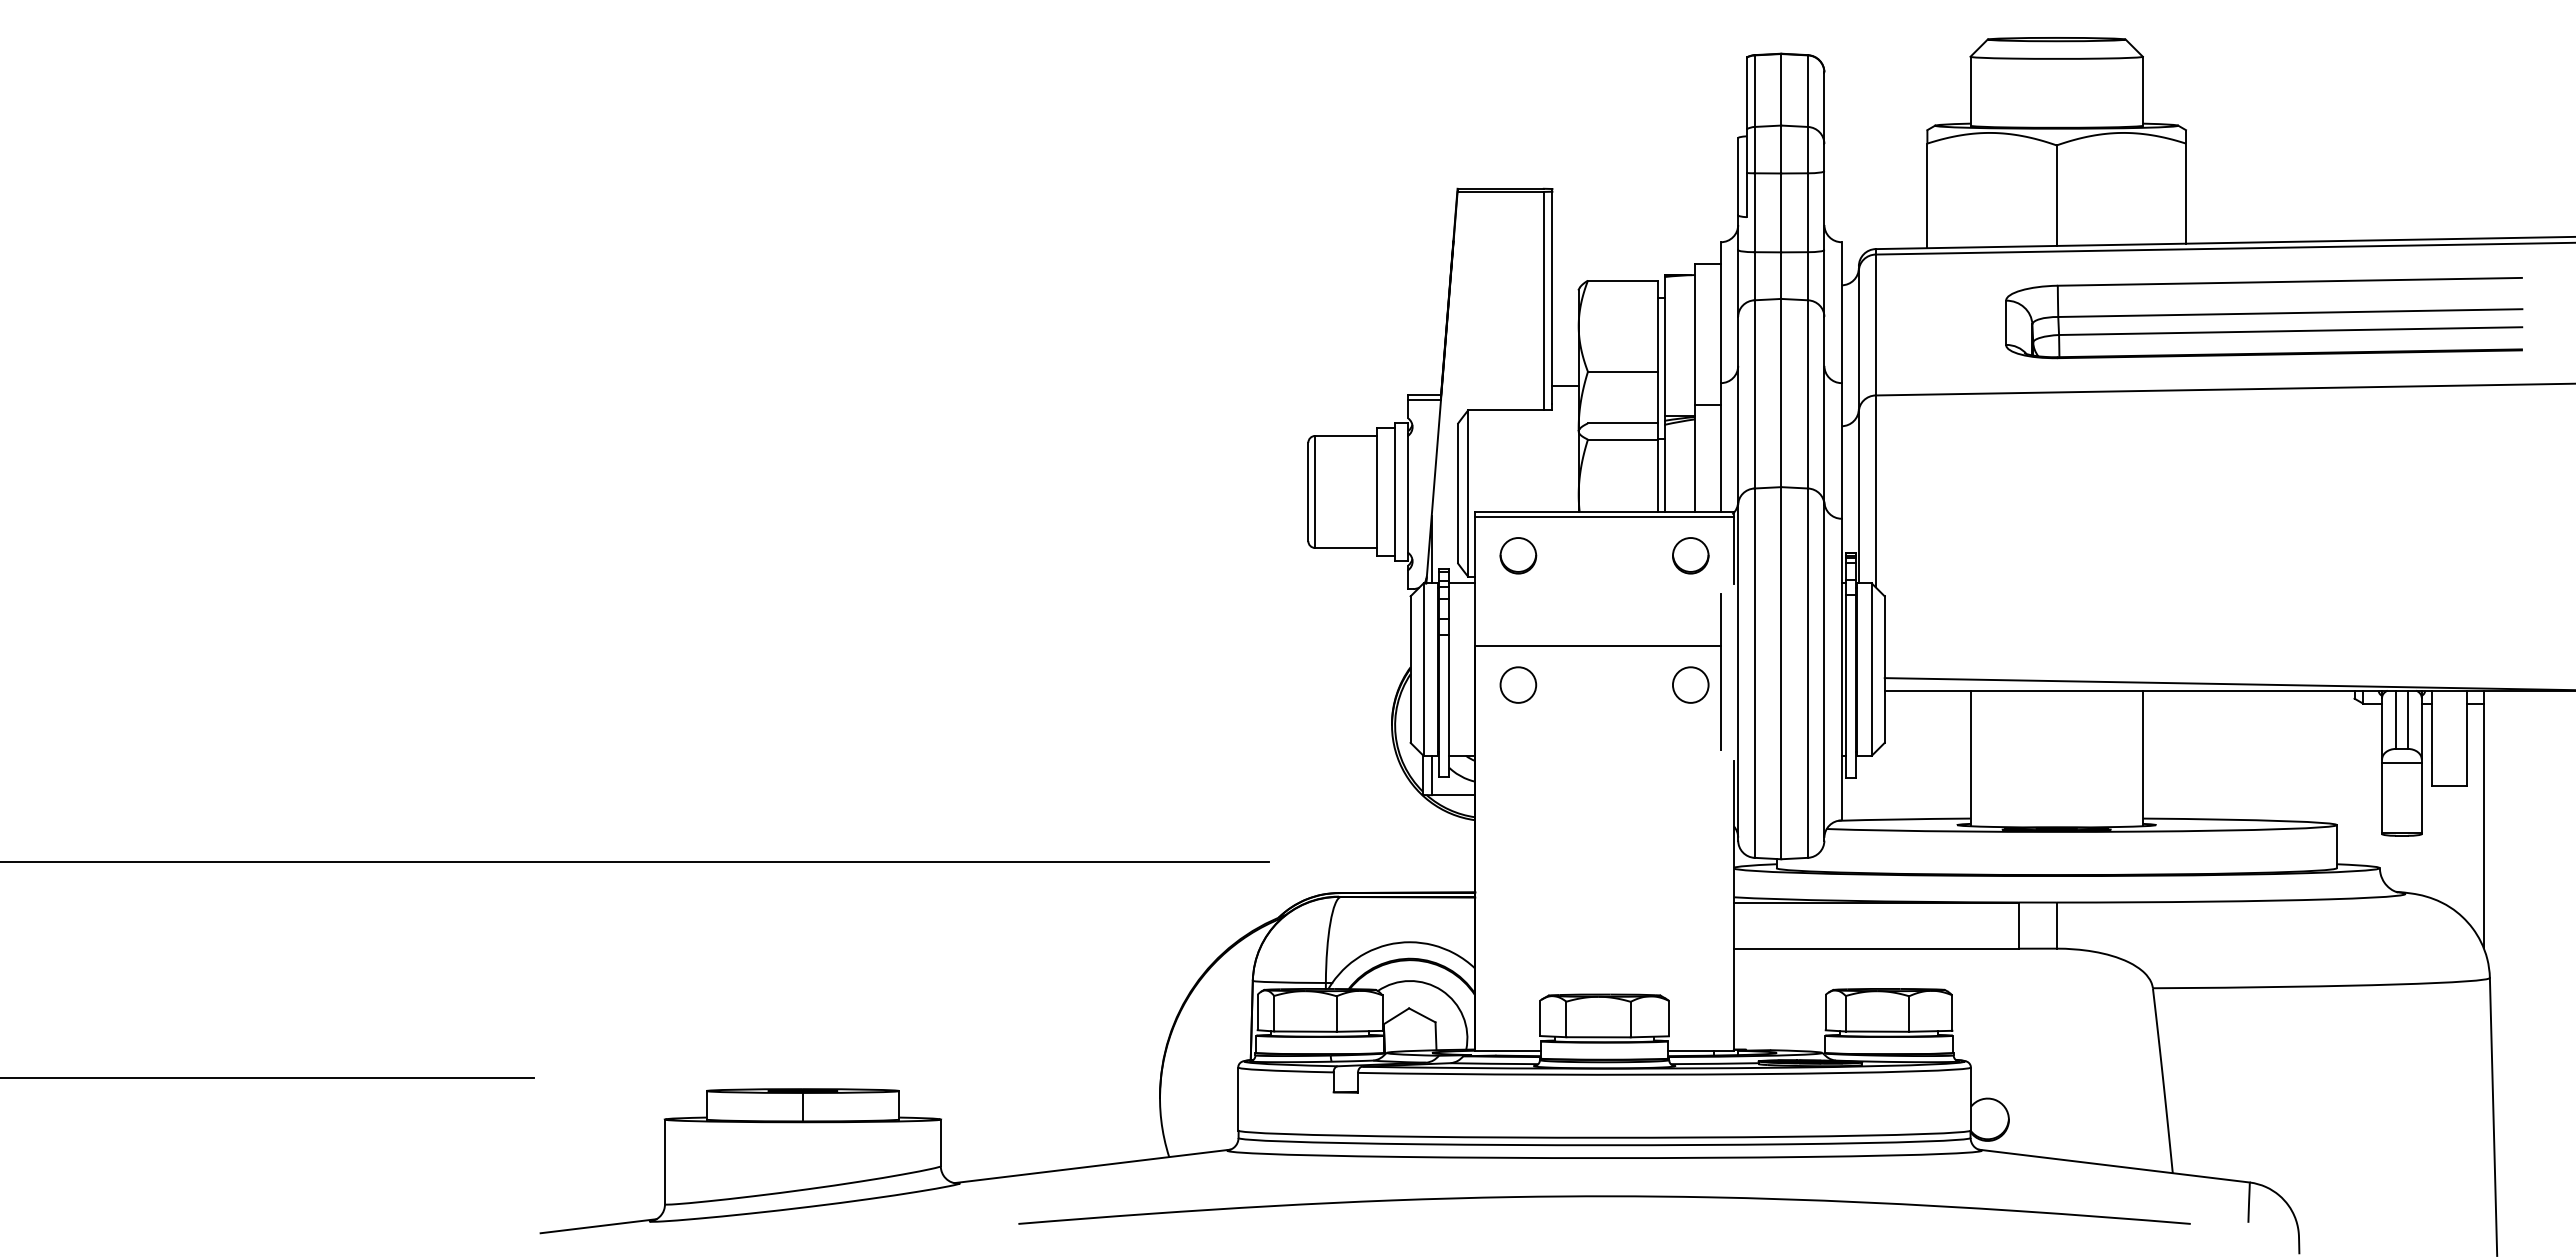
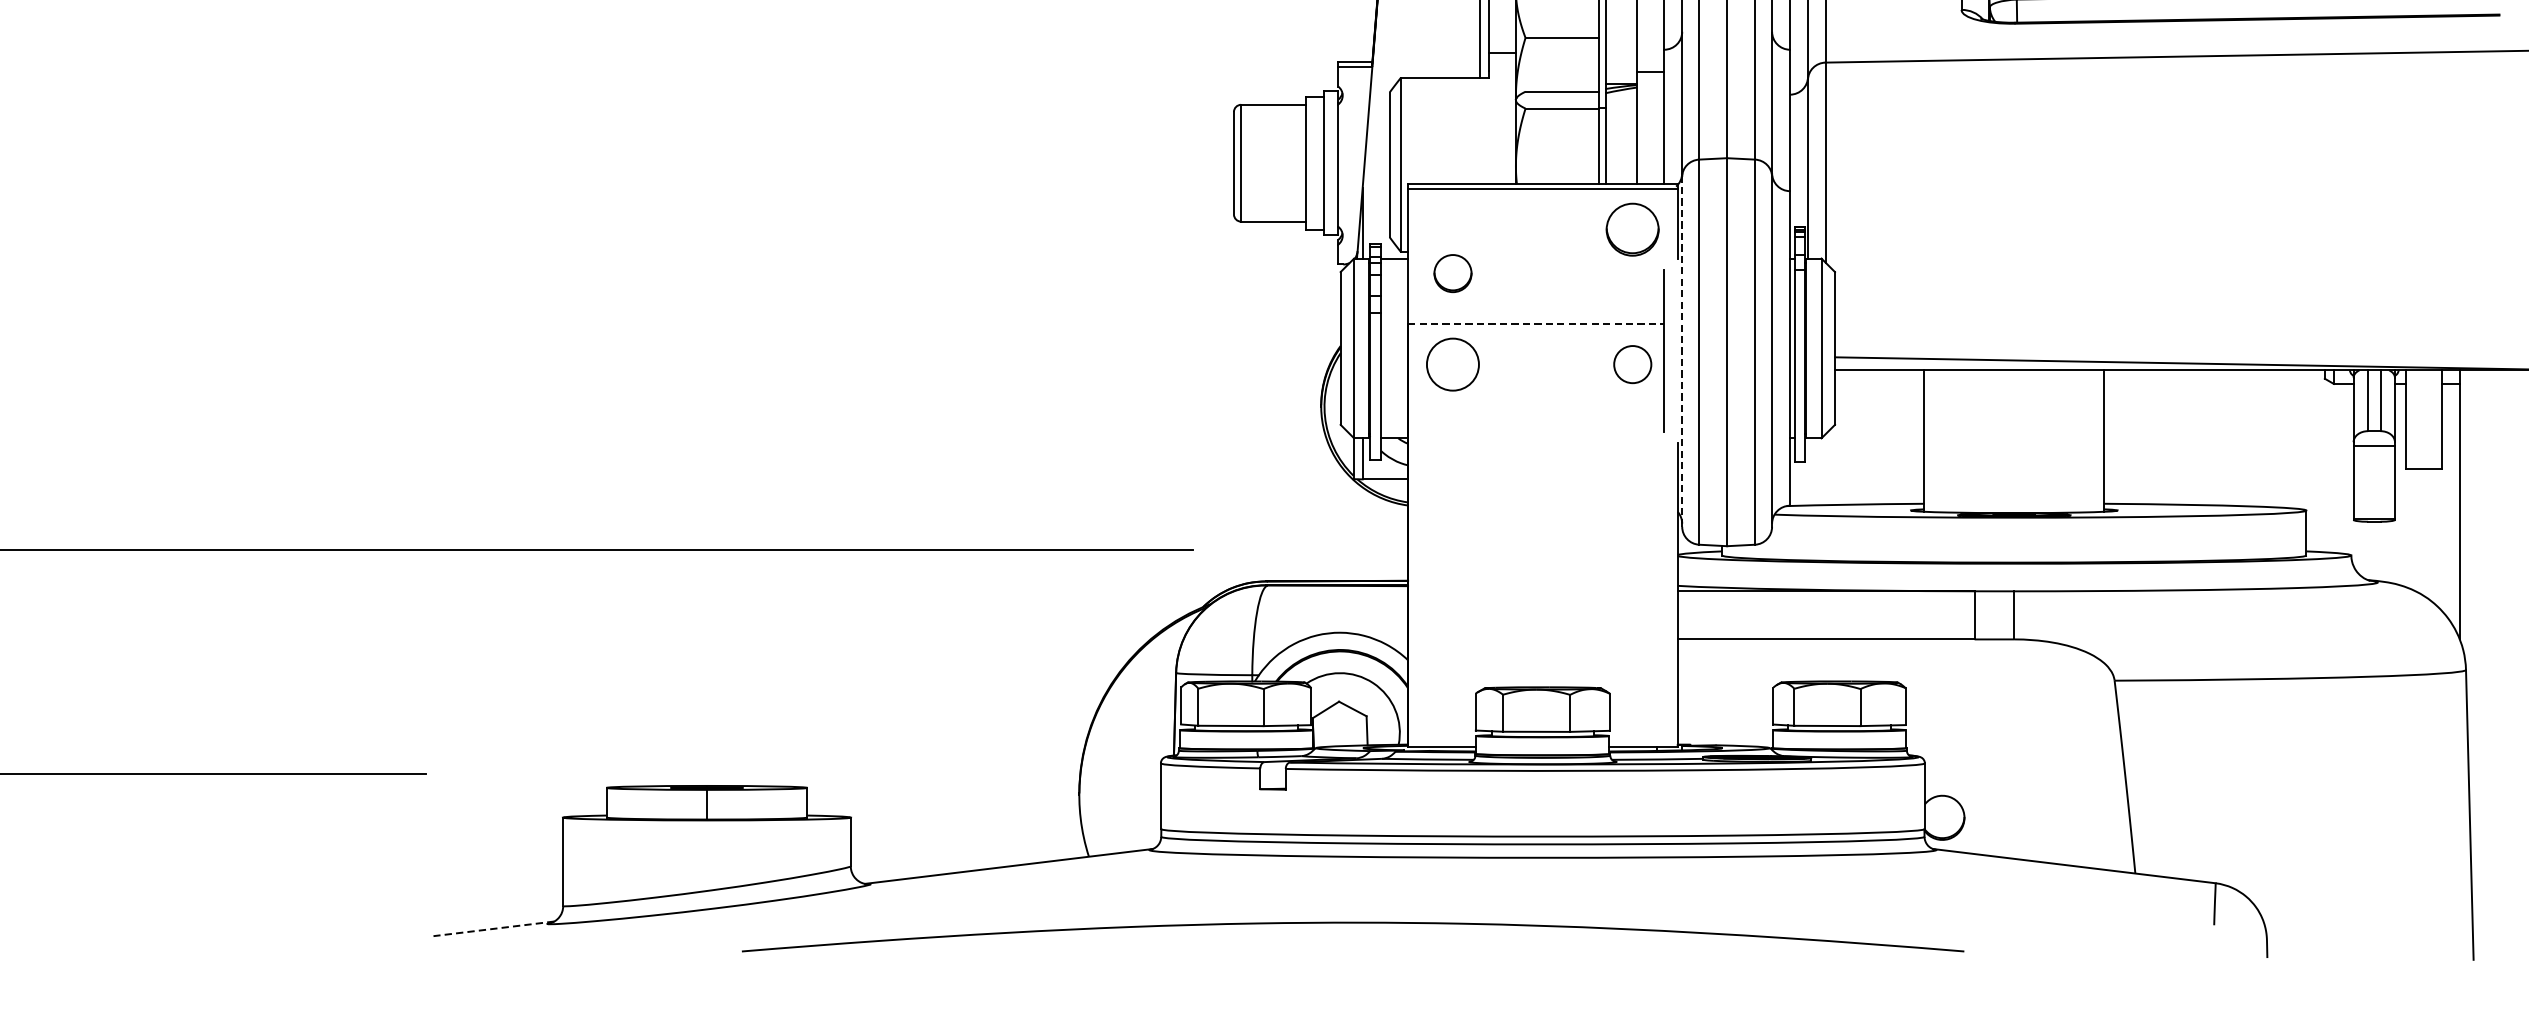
part: (1518, 555) -> (1453, 273), moved
part: (1690, 555) -> (1632, 229), size x1.4
line: (1598, 646) -> (1536, 324), solid -> dashed
line: (1738, 672) -> (1682, 351), solid -> dashed
part: (1518, 684) -> (1453, 363), size x1.4
curve: (1604, 1197) -> (1353, 923), moved
line: (598, 1226) -> (493, 929), solid -> dashed

